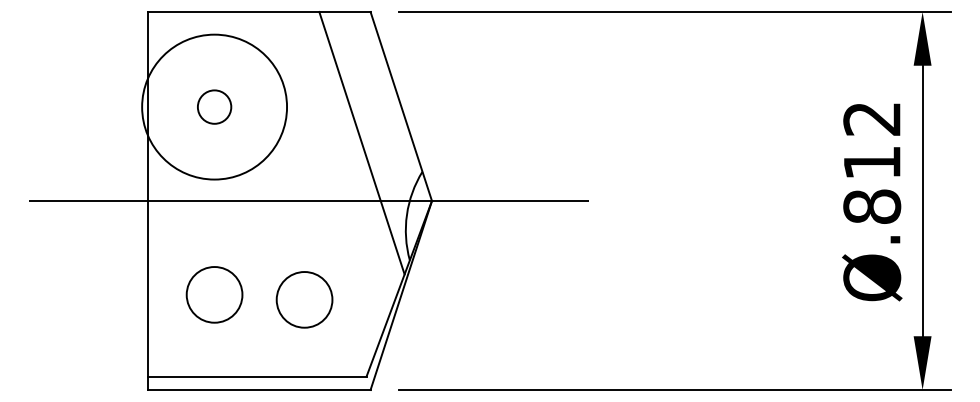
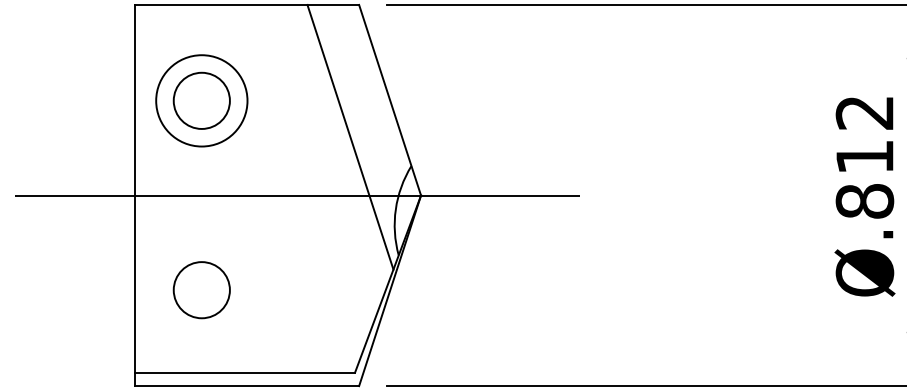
circle: (214, 106) -> (201, 100), size x0.62
circle: (214, 106) -> (201, 100), size x1.67
circle: (304, 299) -> (292, 294), removed

